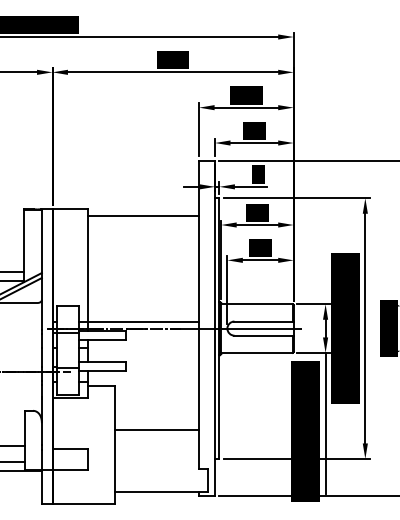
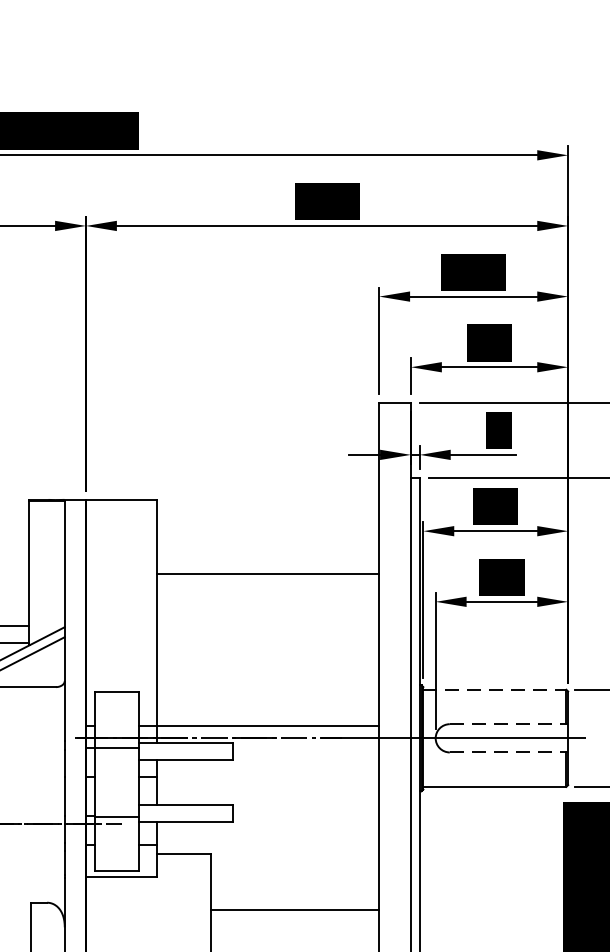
line: (143, 215) -> (267, 574), moved
line: (256, 304) -> (493, 690), solid -> dashed
line: (264, 321) -> (509, 724), solid -> dashed
line: (264, 335) -> (509, 752), solid -> dashed
line: (157, 430) -> (295, 910), moved

